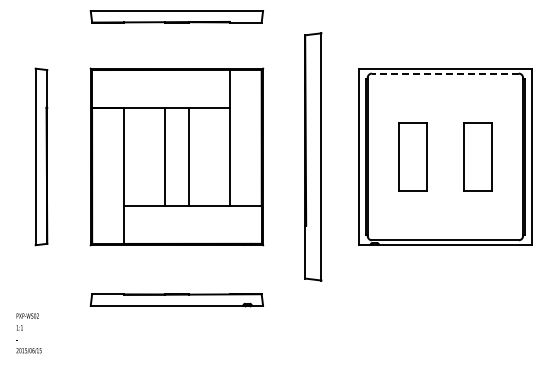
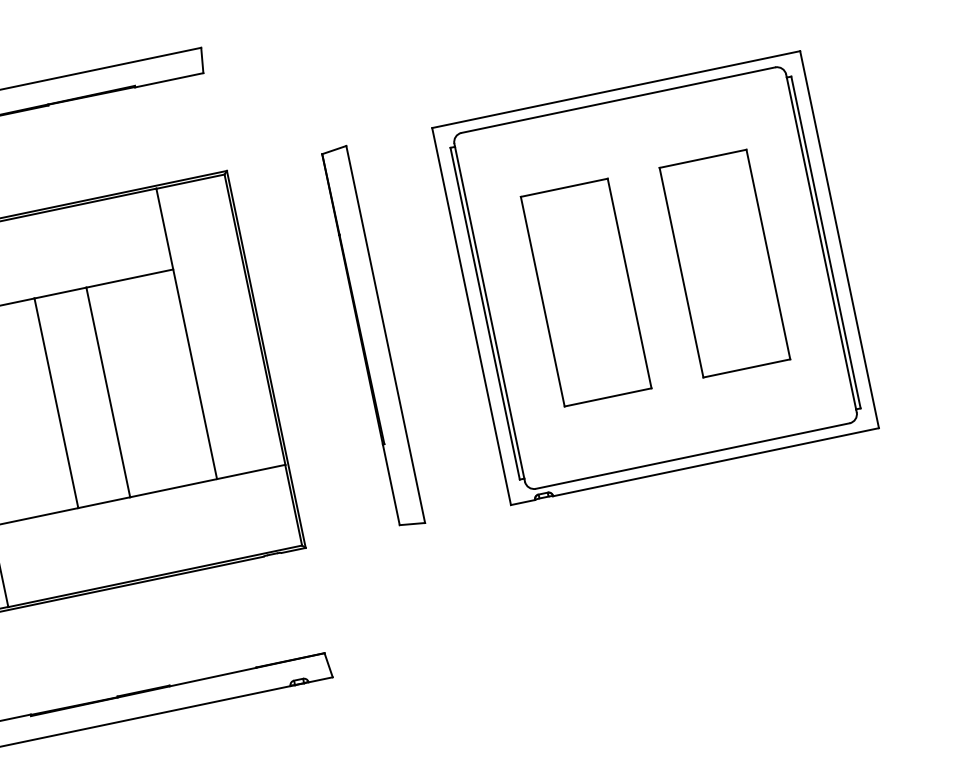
line: (444, 73) -> (616, 100), dashed -> solid
part: (312, 156) -> (371, 336), size x0.71
part: (412, 156) -> (585, 291), size x1.43
part: (477, 156) -> (723, 262), size x1.43

